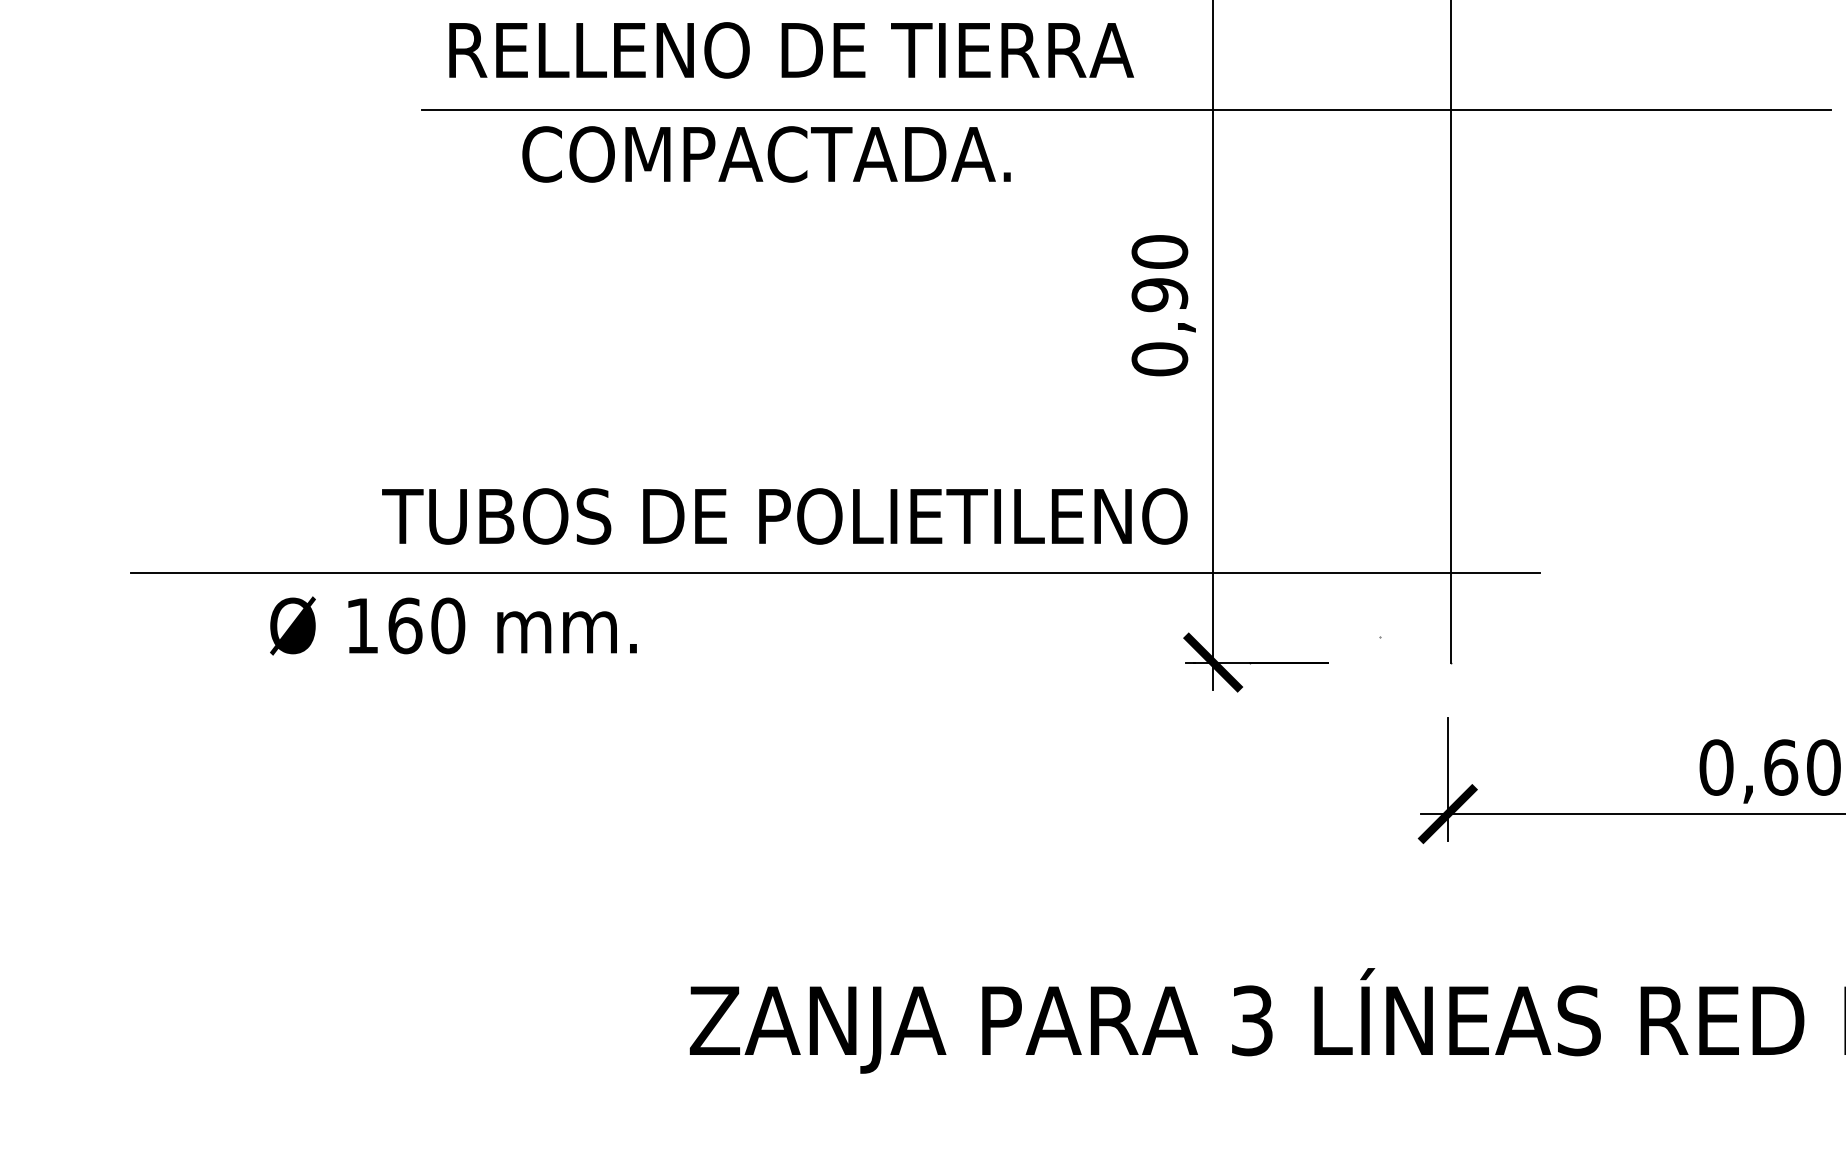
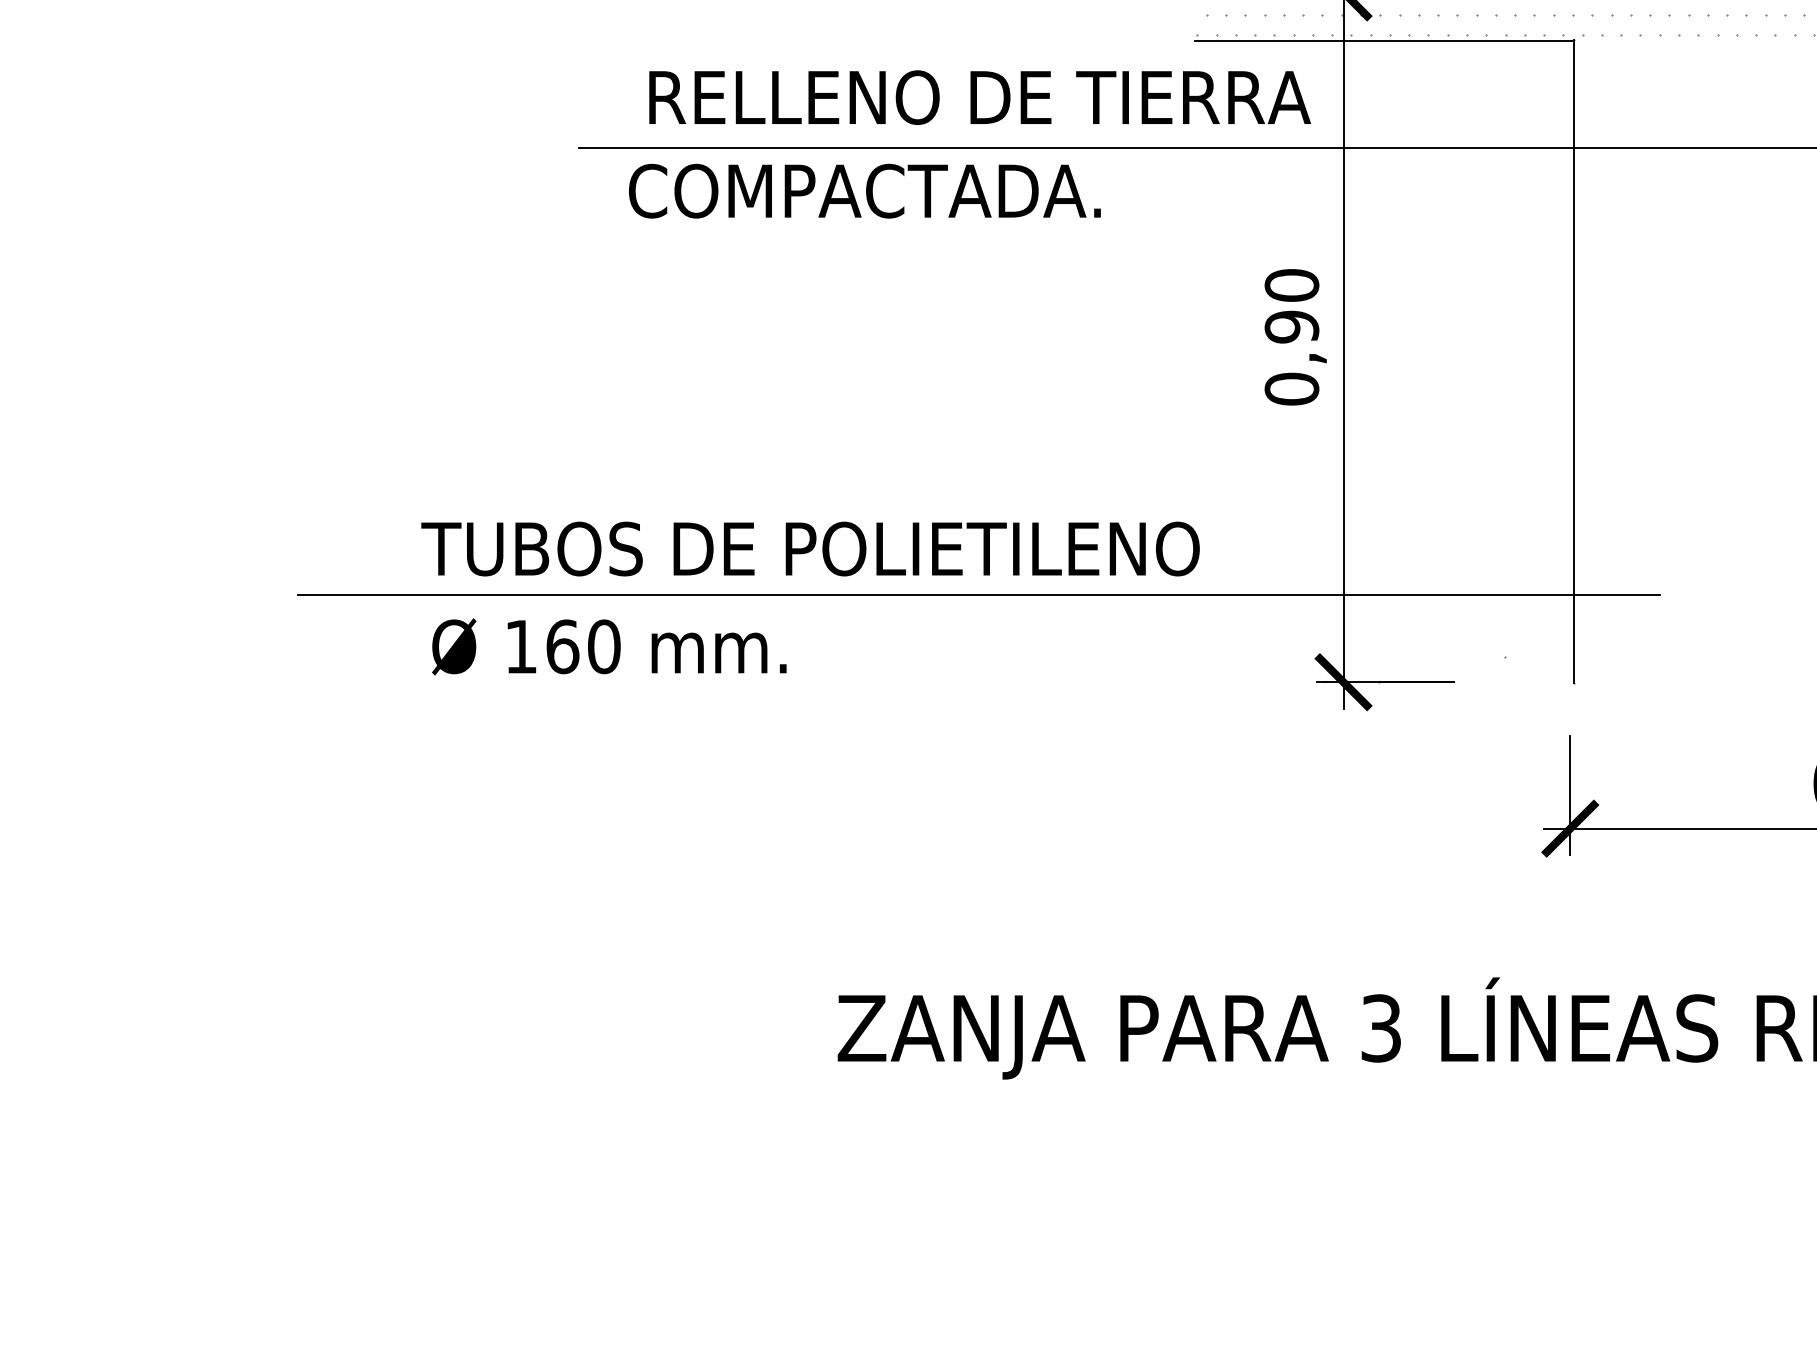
text: (790, 50) -> (979, 97), moved
text: (766, 153) -> (864, 190), moved
text: (784, 515) -> (810, 548), moved

